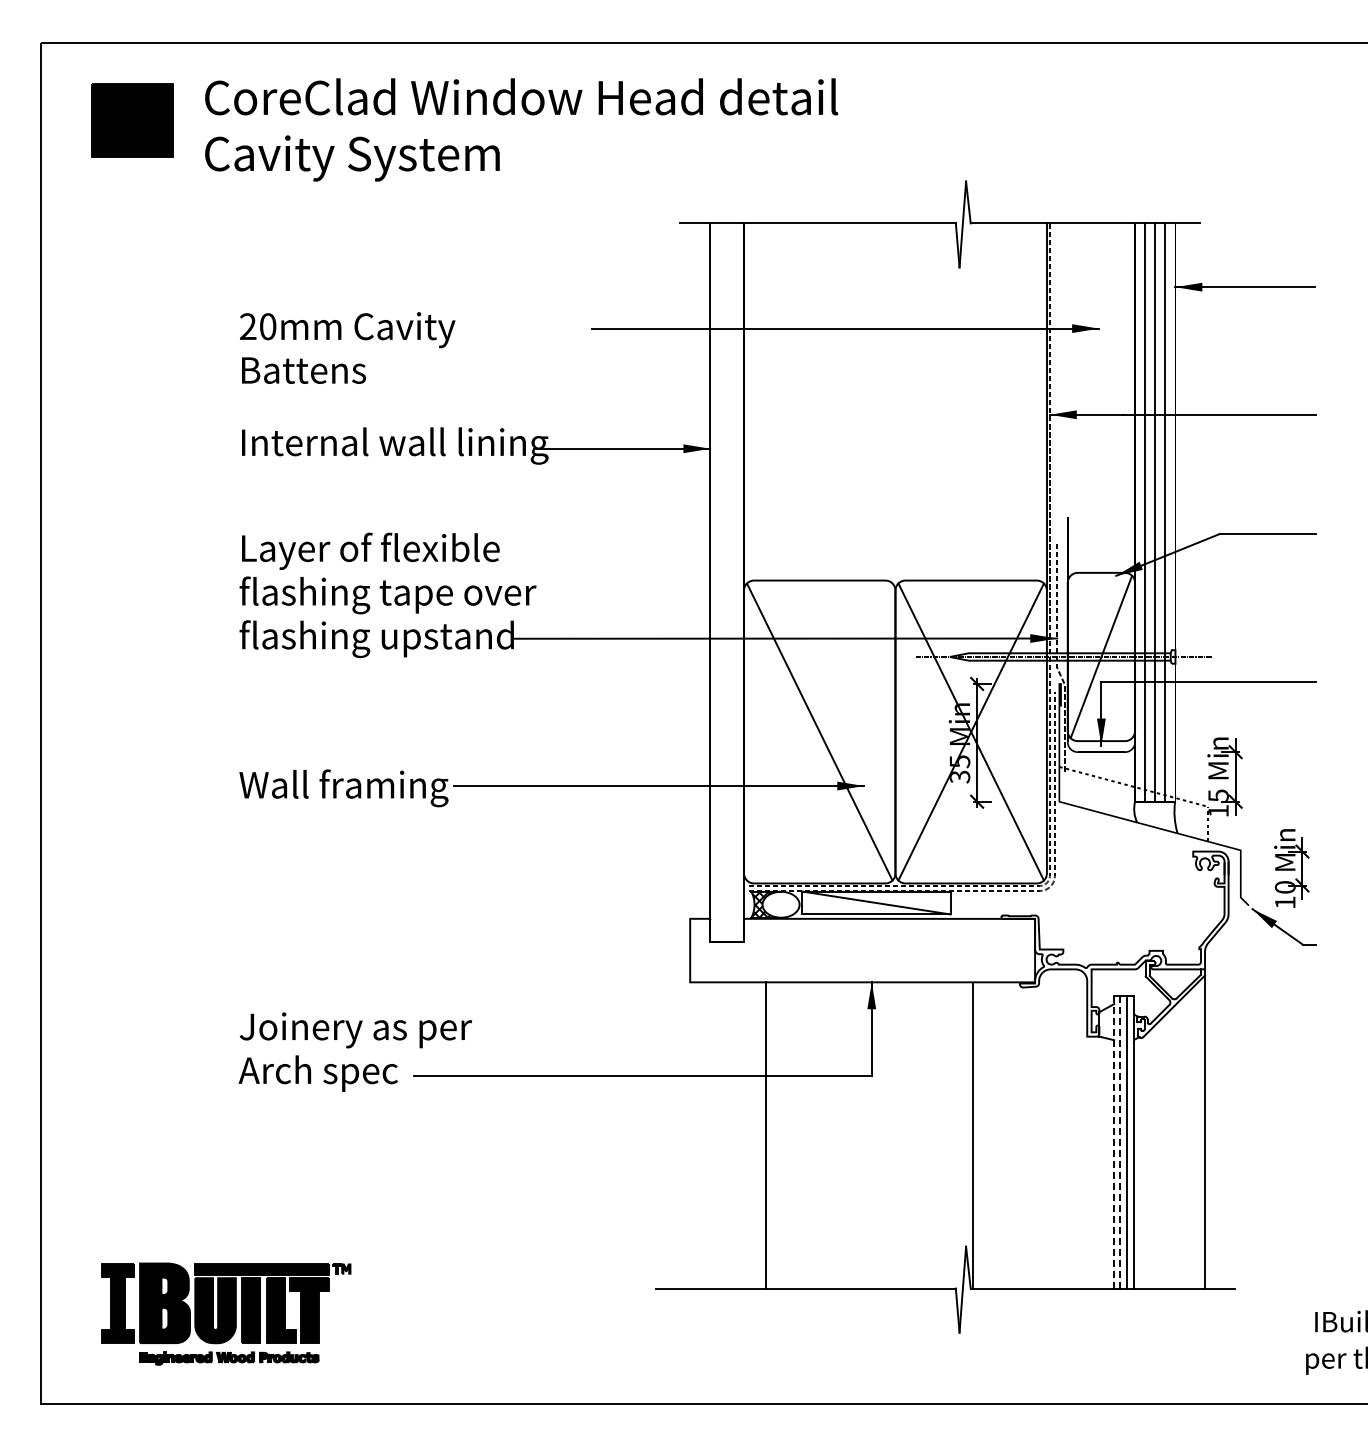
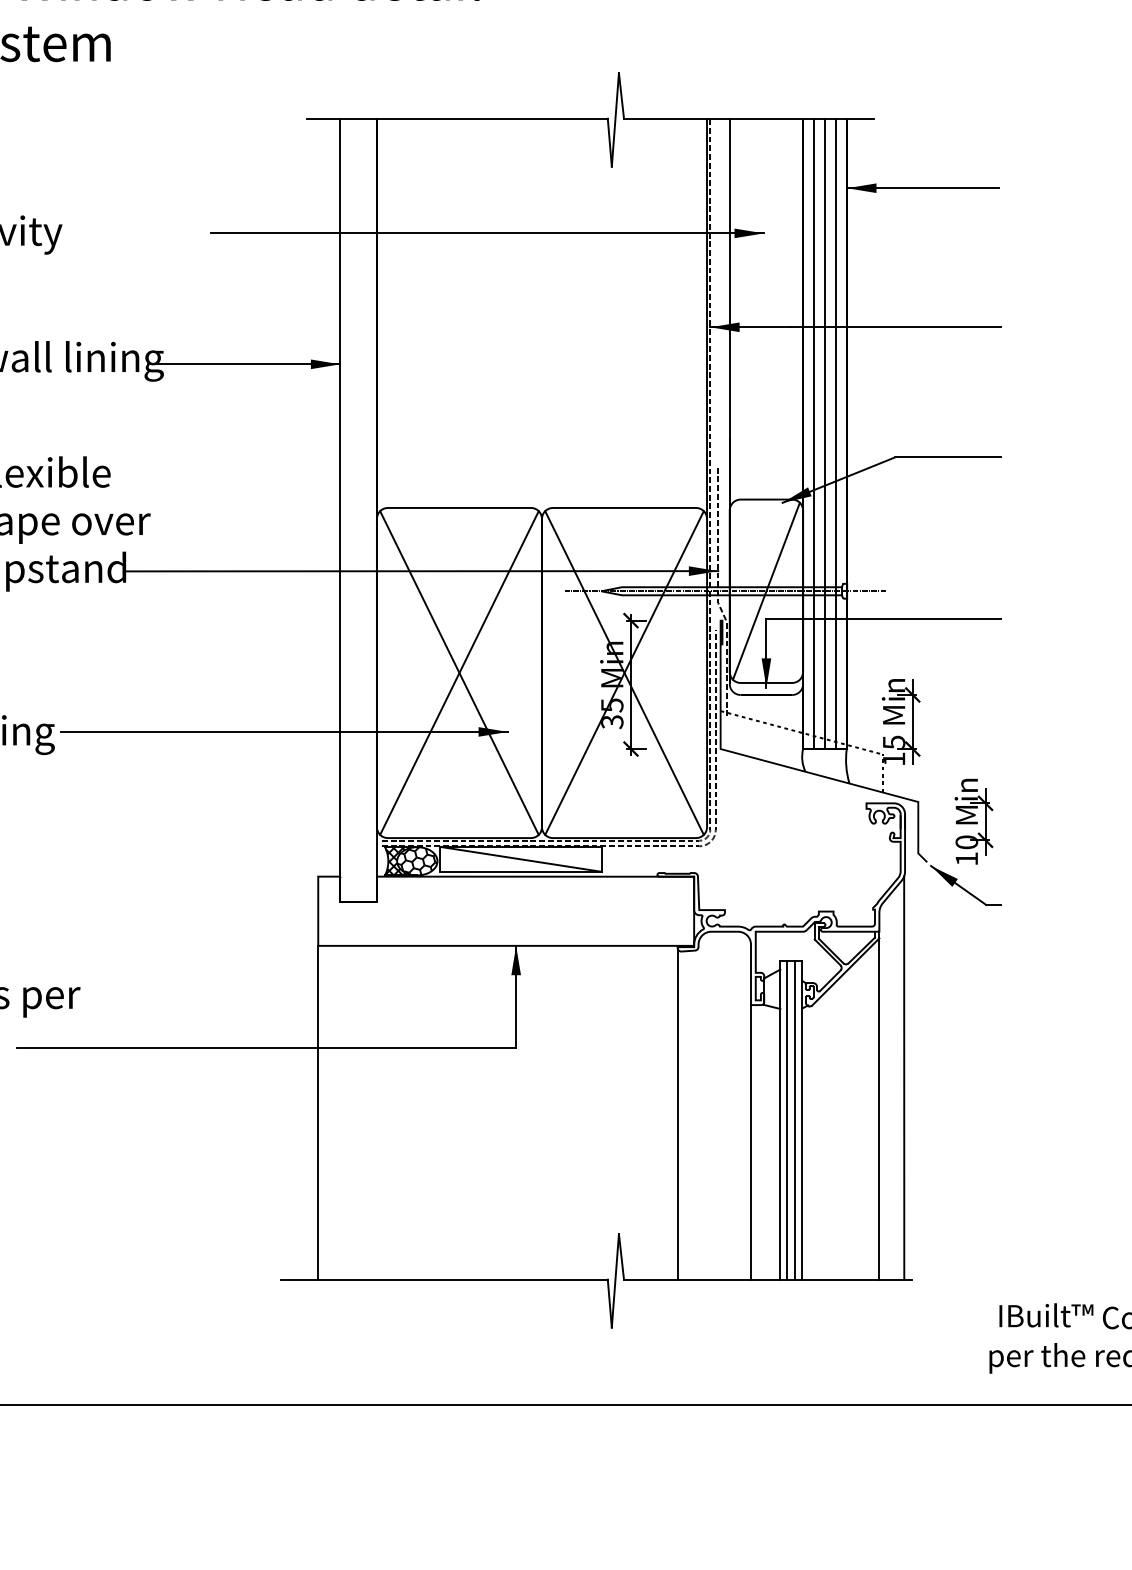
line: (1067, 402) -> (729, 313), added
line: (819, 731) -> (459, 672), added
hatch: (780, 904) -> (416, 861), added
line: (1227, 1103) -> (903, 1077), added
line: (766, 1135) -> (318, 1112), moved
line: (972, 1136) -> (677, 1113), moved
line: (1113, 1141) -> (779, 1119), dashed -> solid
line: (1120, 1141) -> (787, 1119), dashed -> solid
line: (1087, 1162) -> (751, 1142), added

